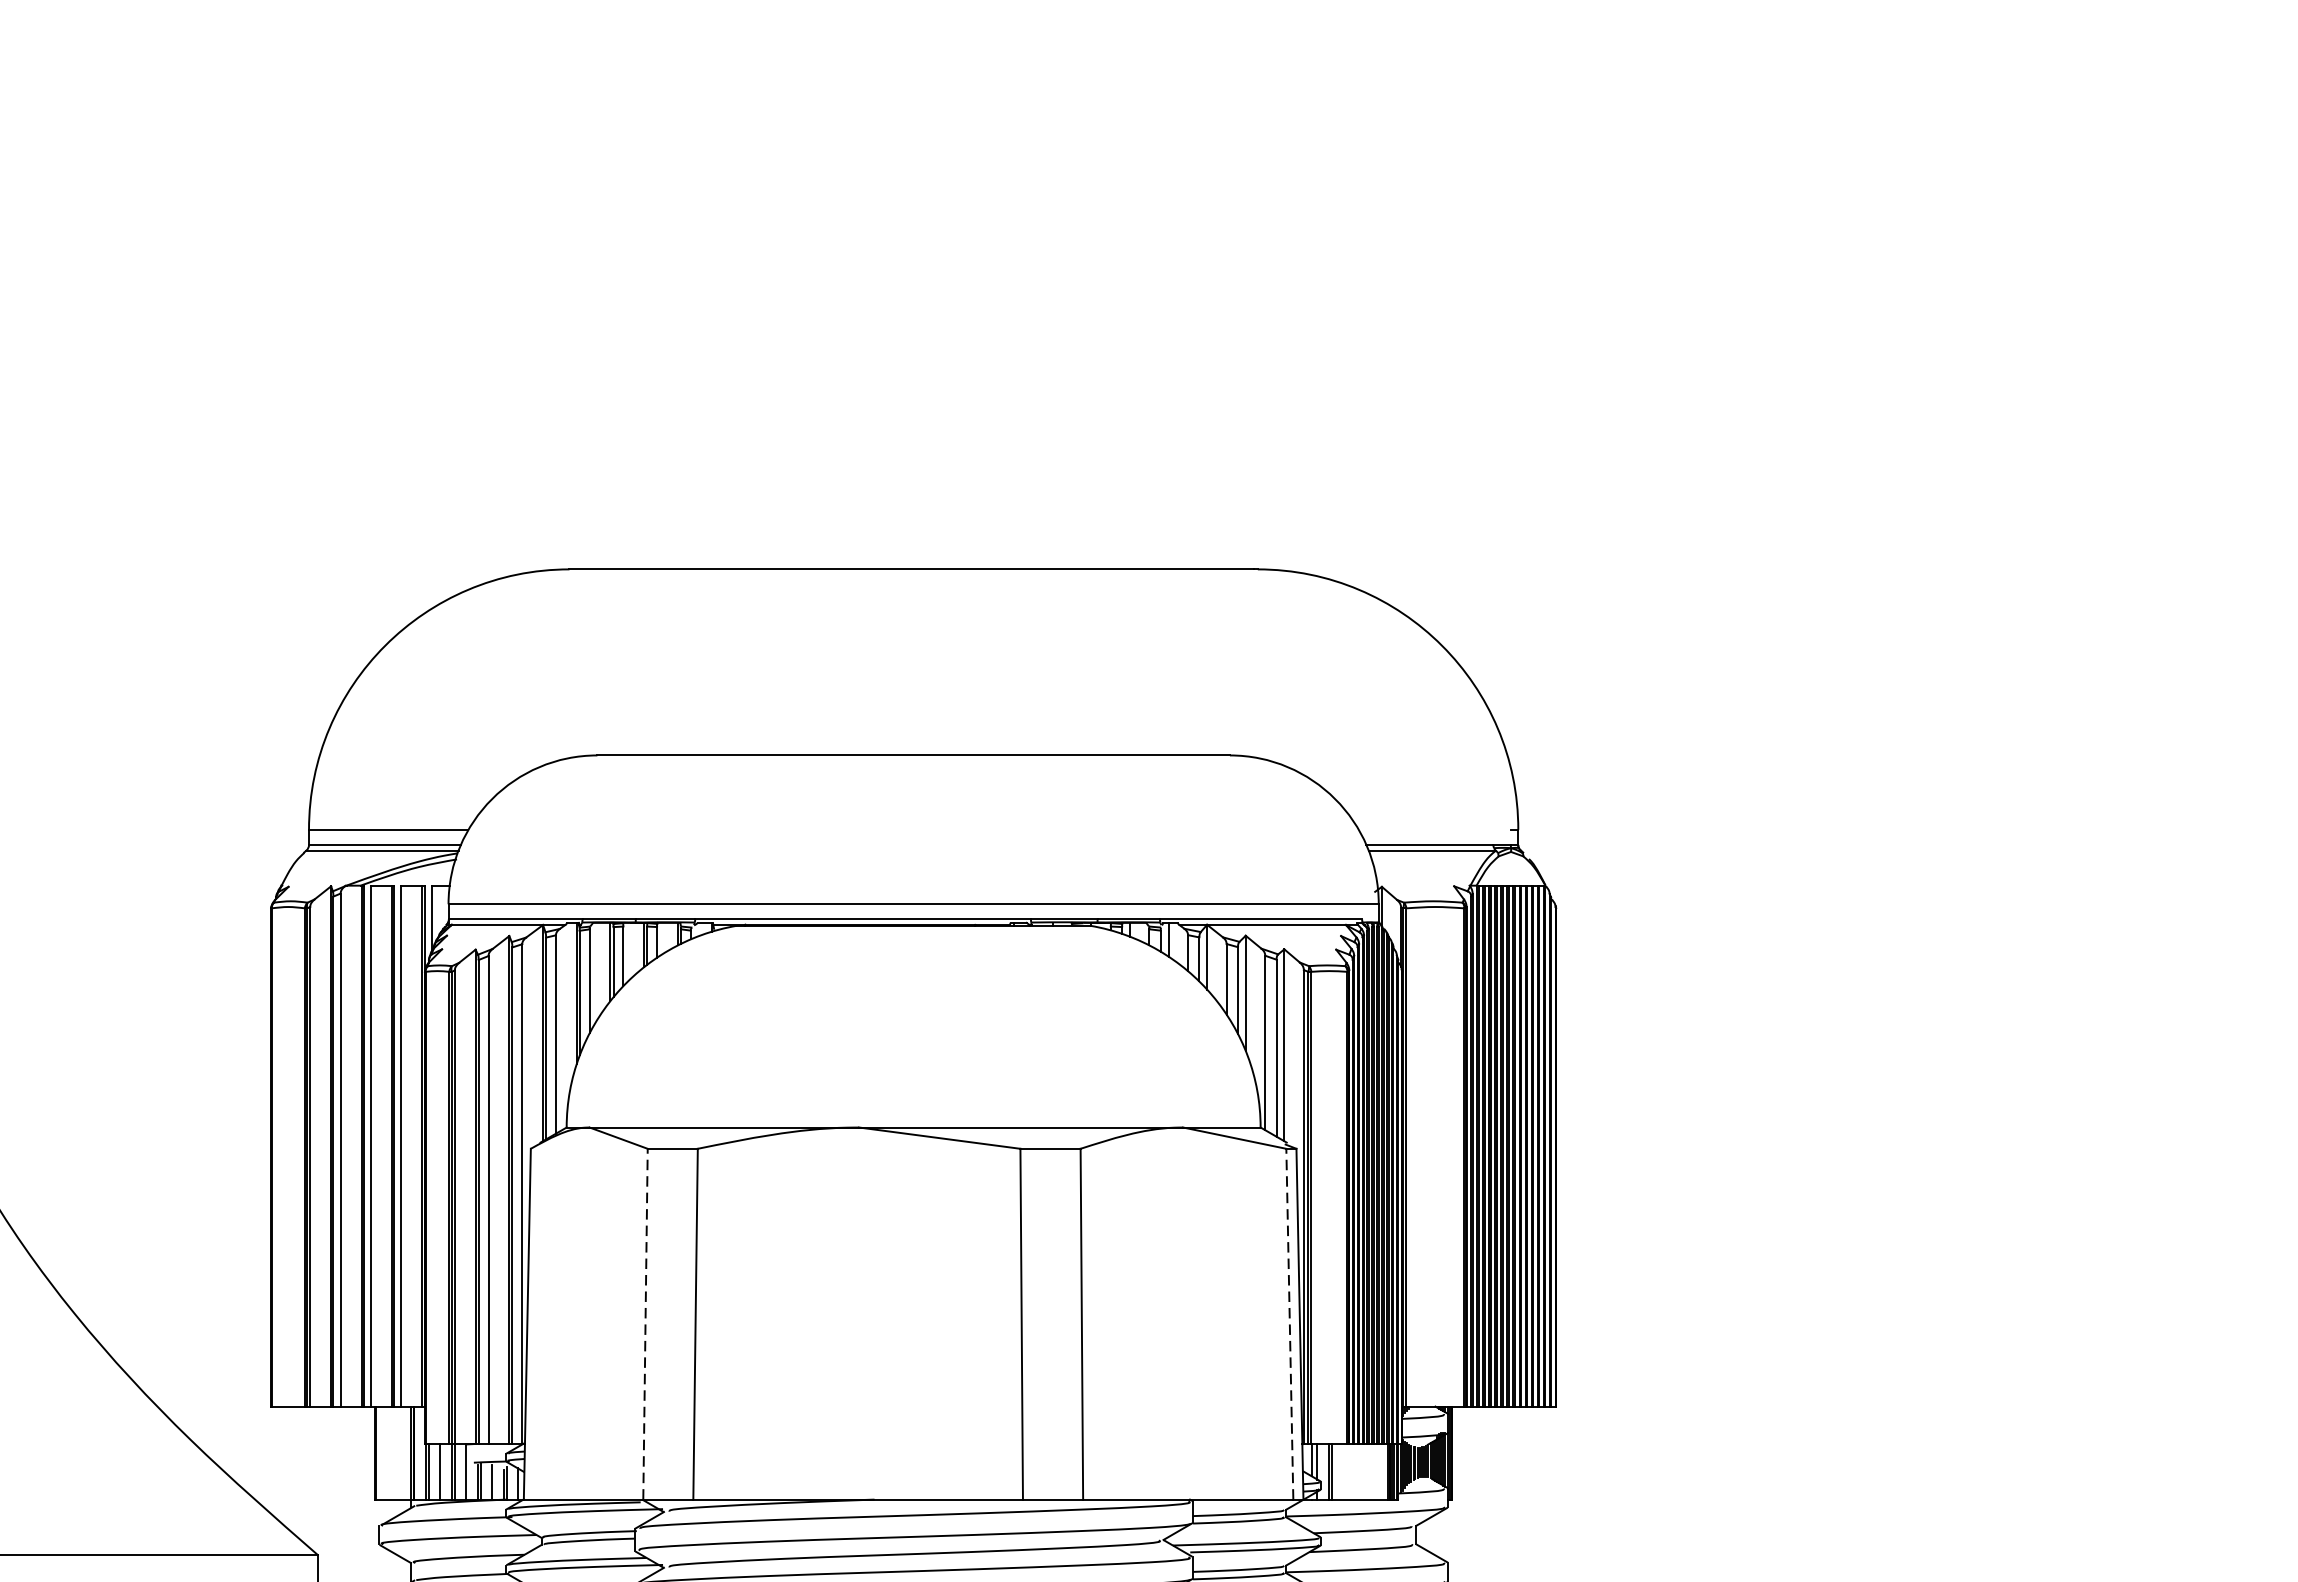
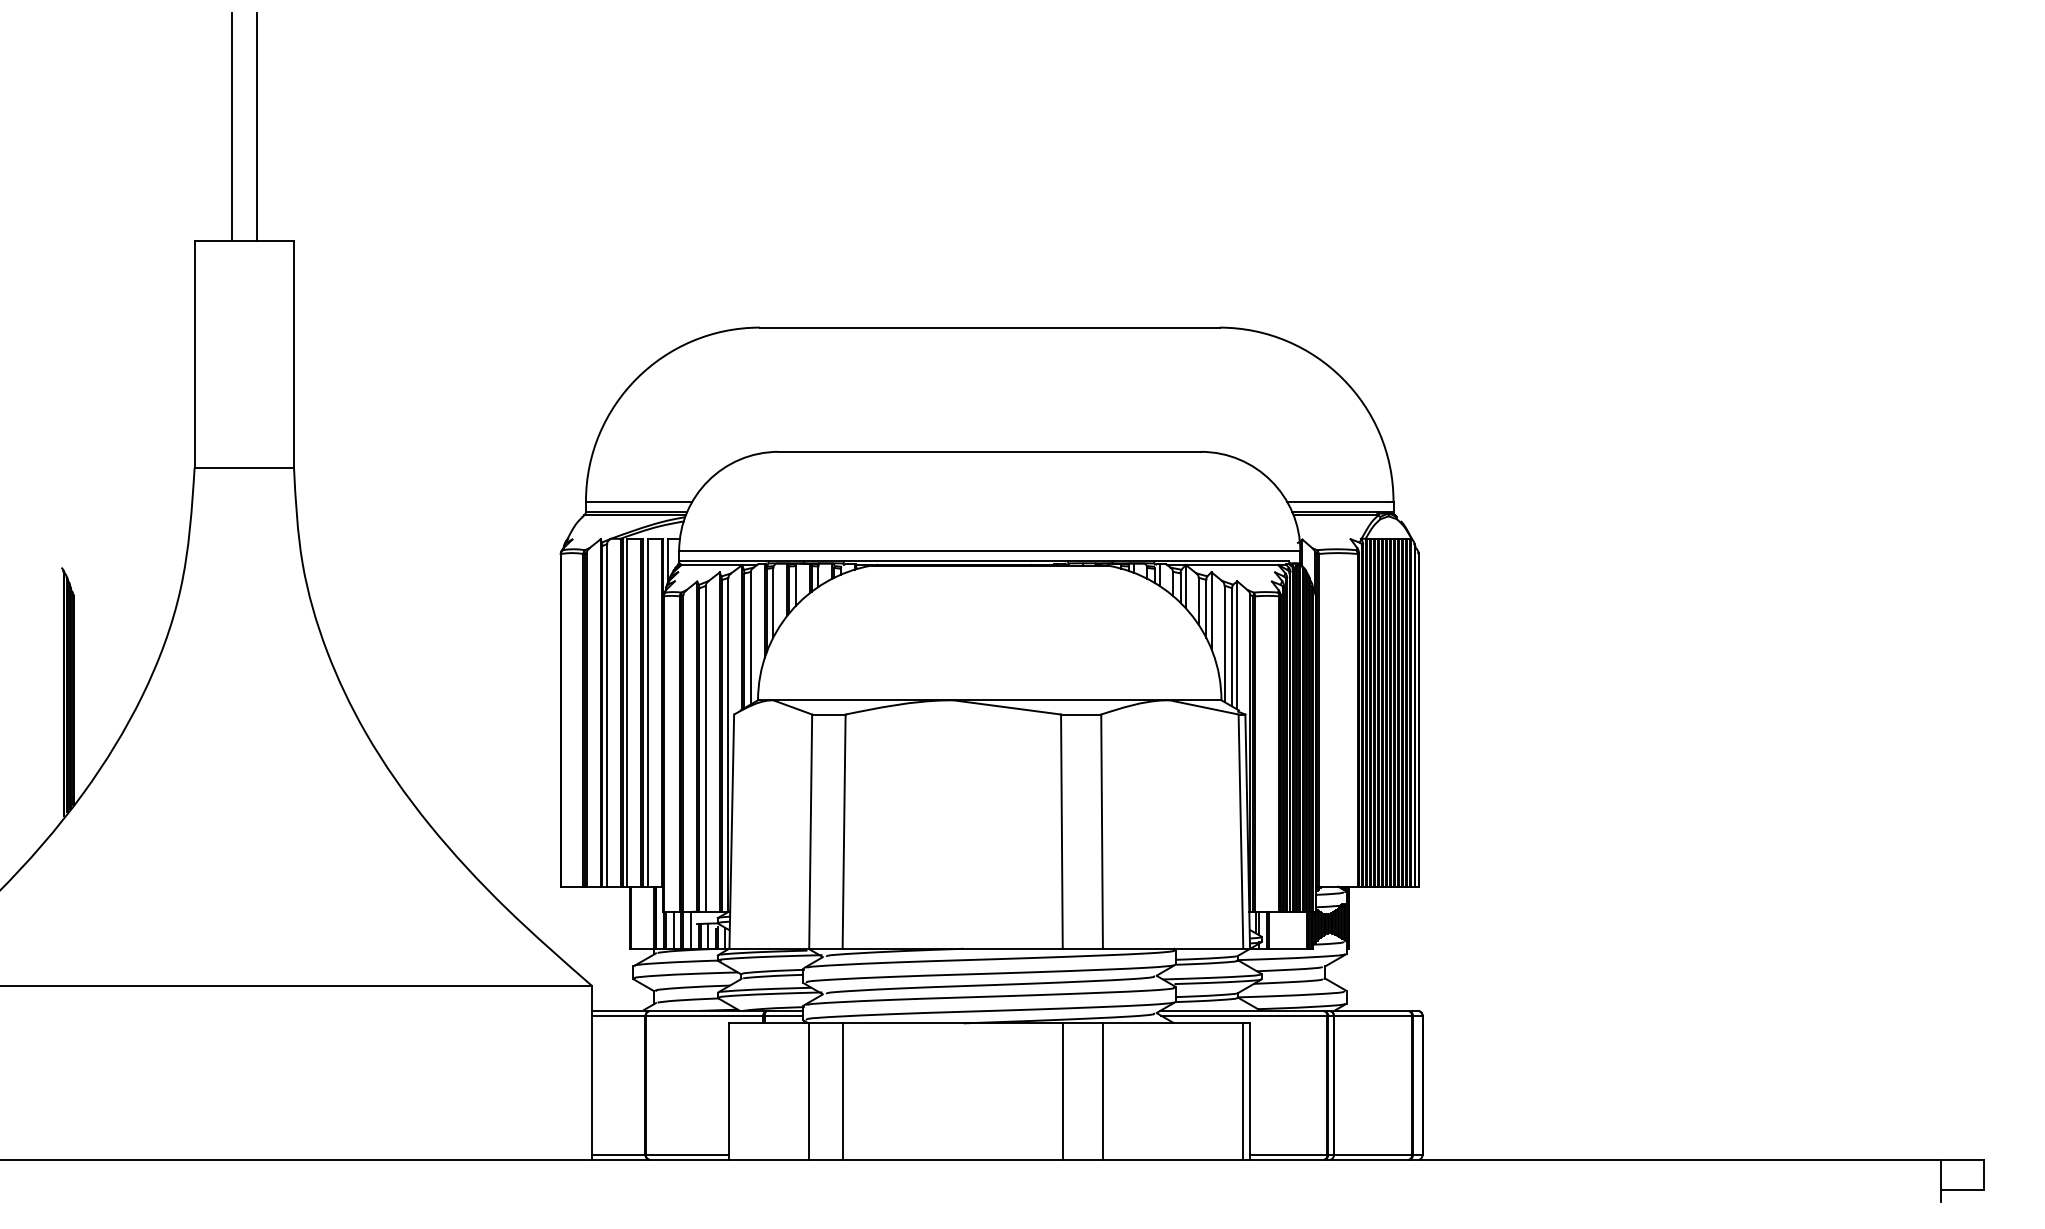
line: (1434, 829) -> (1337, 501), added
line: (645, 1323) -> (810, 831), dashed -> solid
line: (1289, 1323) -> (1240, 831), dashed -> solid

